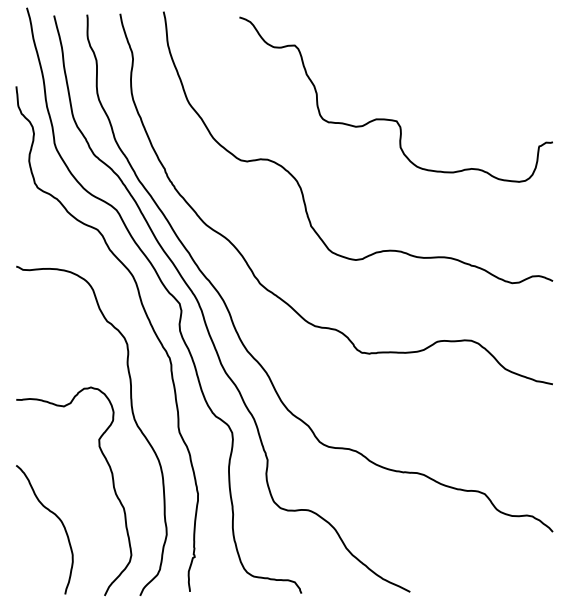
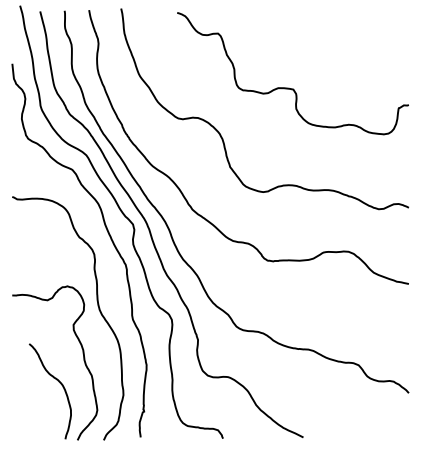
curve: (56, 517) -> (58, 382), moved

